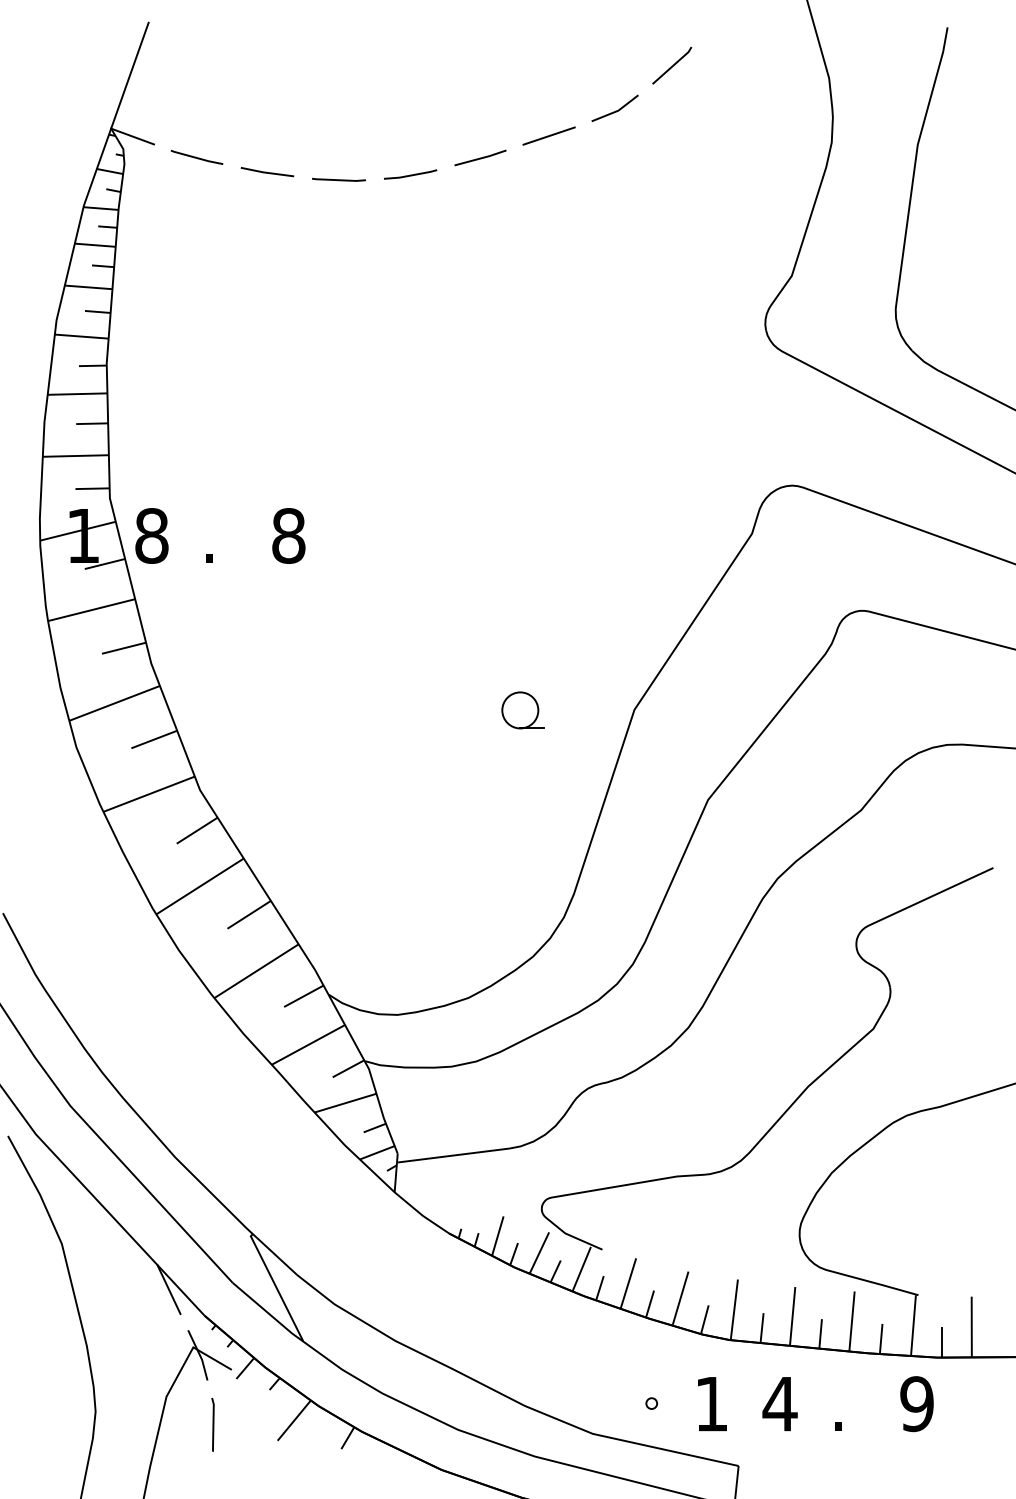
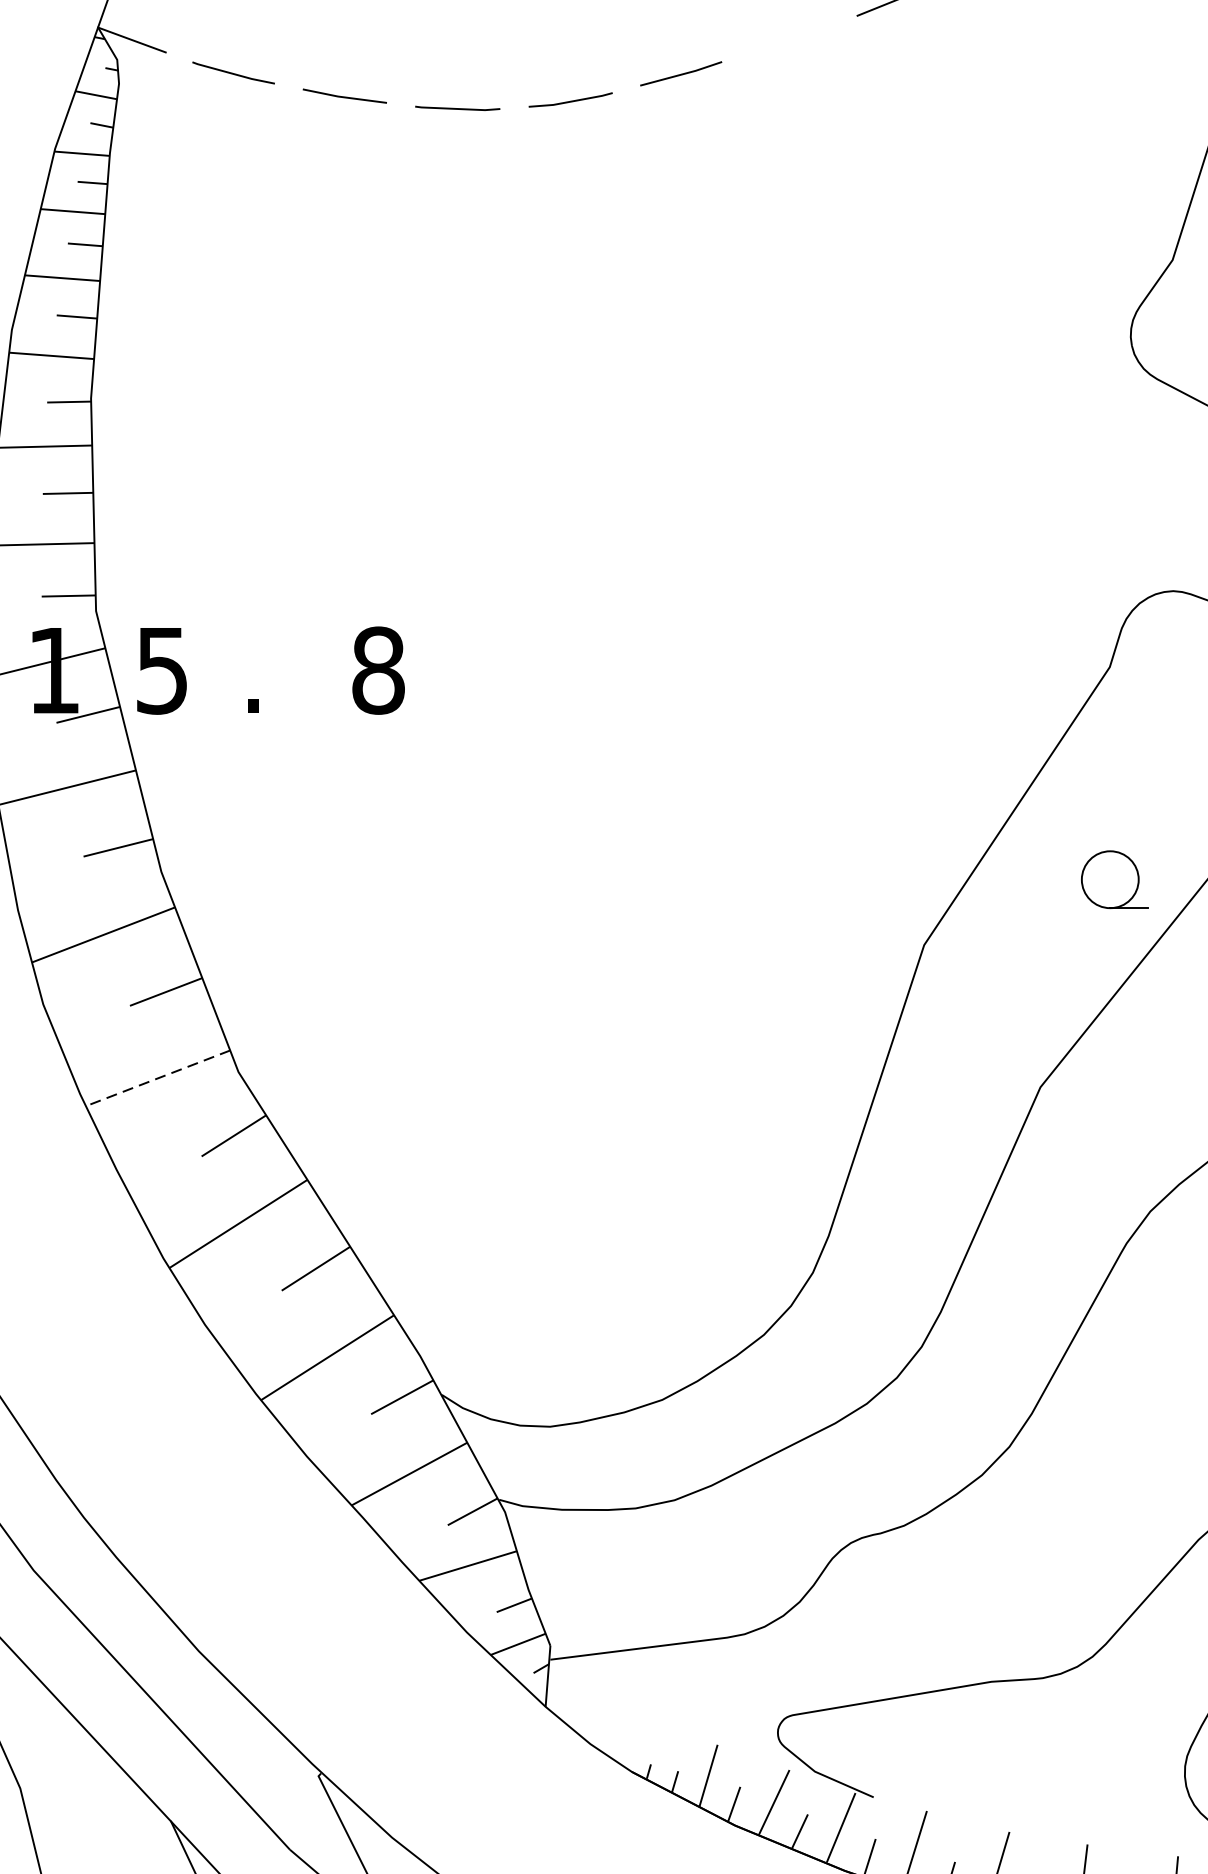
line: (548, 135) -> (788, 38), removed
text: (151, 535) -> (161, 669), 8 -> 5
part: (522, 710) -> (1113, 879), moved
line: (148, 794) -> (157, 1078), solid -> dashed

